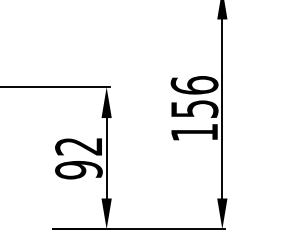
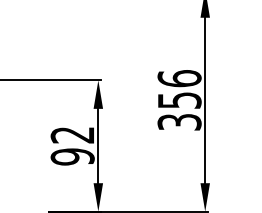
text: (194, 132) -> (179, 122), 156 -> 356

